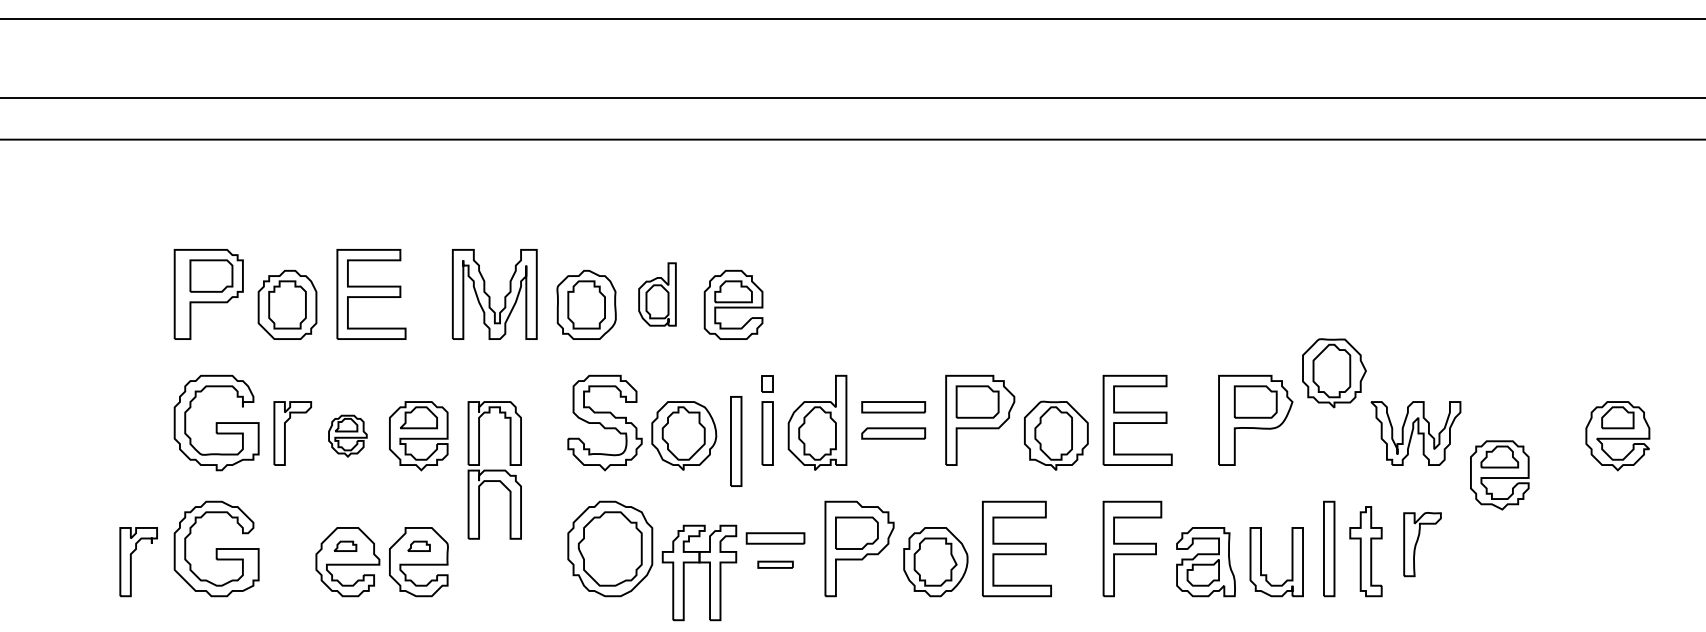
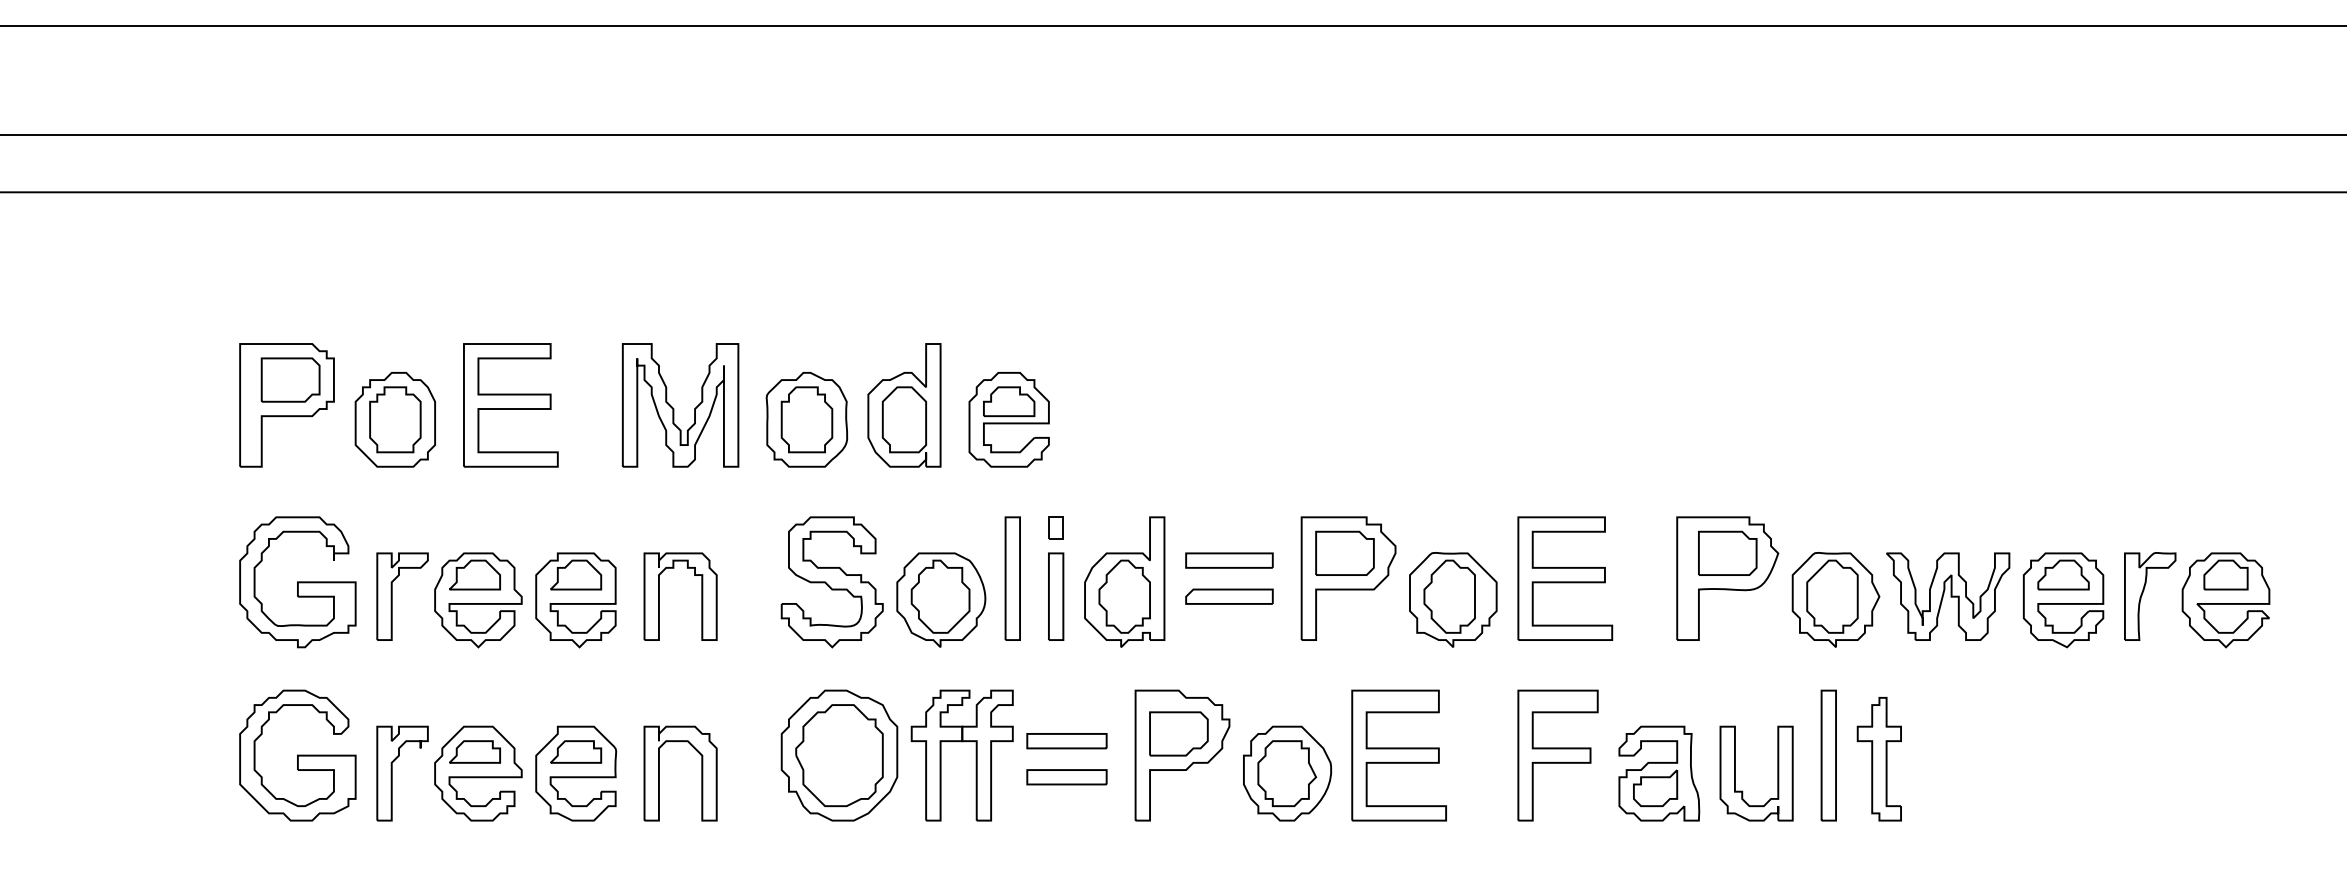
part: (657, 294) -> (904, 405), size x1.43
part: (1334, 373) -> (1835, 599), moved
part: (347, 436) -> (478, 600), size x1.67
part: (736, 441) -> (1012, 578), moved
part: (1499, 475) -> (2063, 600), moved
part: (479, 504) -> (659, 773), moved
part: (1417, 542) -> (2143, 593), moved
part: (345, 546) -> (474, 751), size x1.67
part: (419, 546) -> (576, 751), size x1.67
part: (131, 561) -> (392, 773), moved
part: (698, 563) -> (961, 742), moved
part: (775, 564) -> (1066, 777), size x1.67

